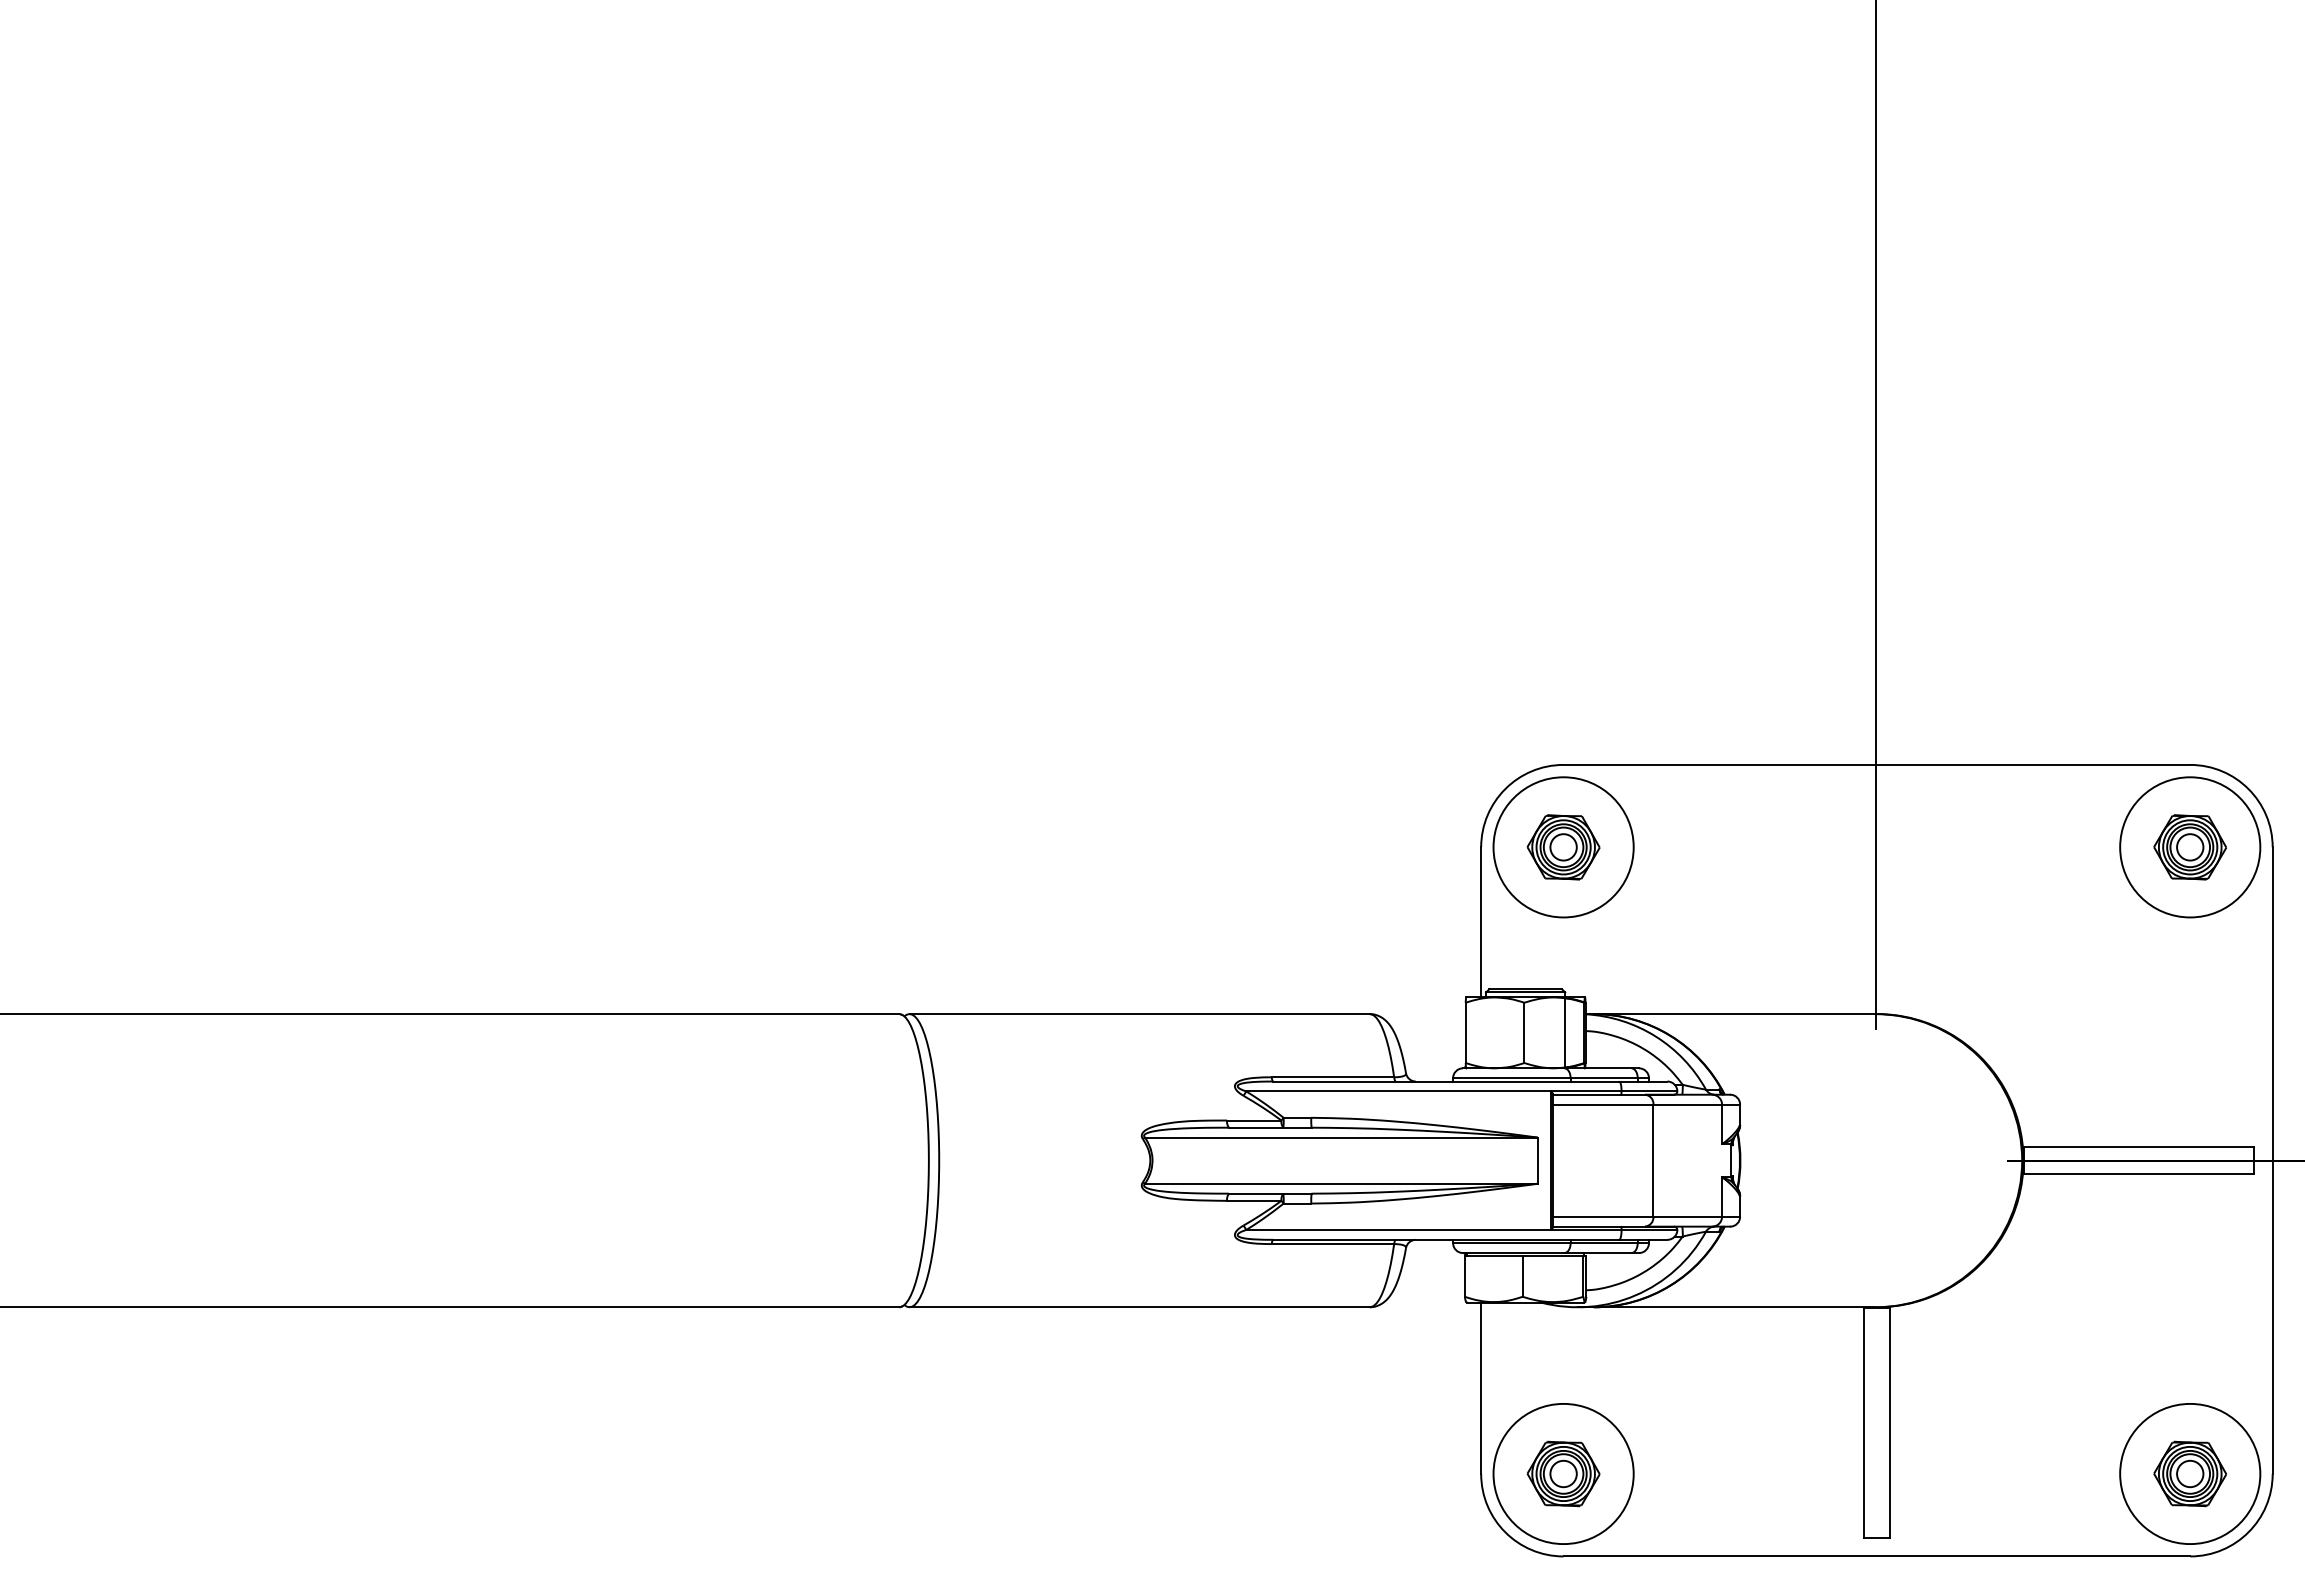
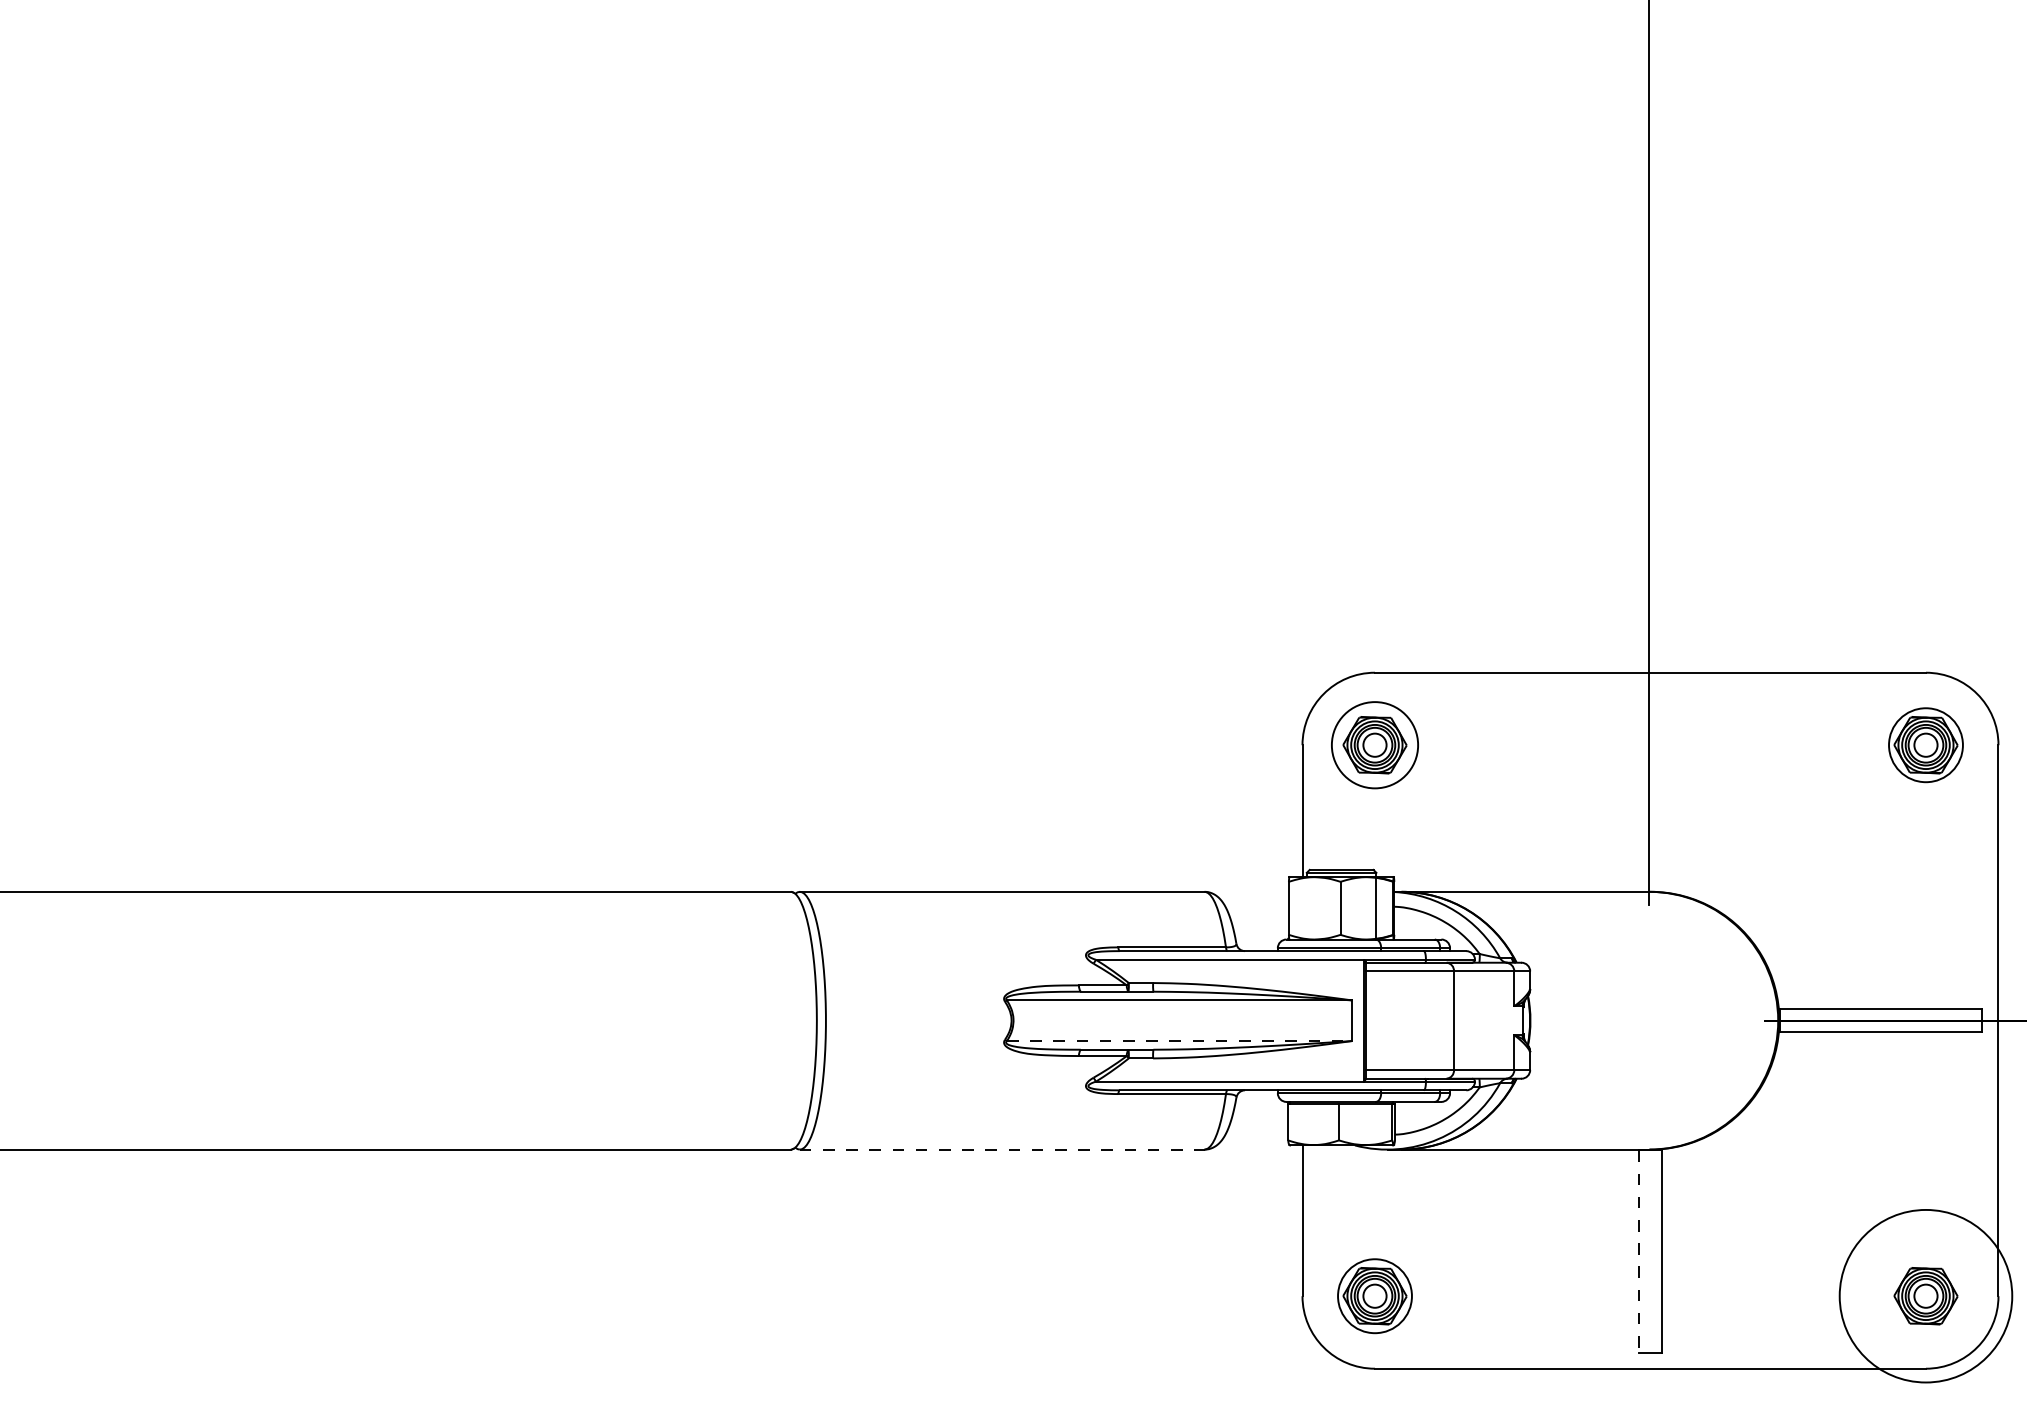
circle: (1563, 847) -> (1374, 745), size x0.7
circle: (2190, 847) -> (1926, 745), size x0.6
line: (1342, 1183) -> (1180, 1040), solid -> dashed
line: (1140, 1307) -> (1002, 1149), solid -> dashed
line: (1863, 1423) -> (1638, 1251), solid -> dashed
circle: (1563, 1473) -> (1374, 1295), size x0.6
circle: (2190, 1473) -> (1926, 1295), size x1.4

